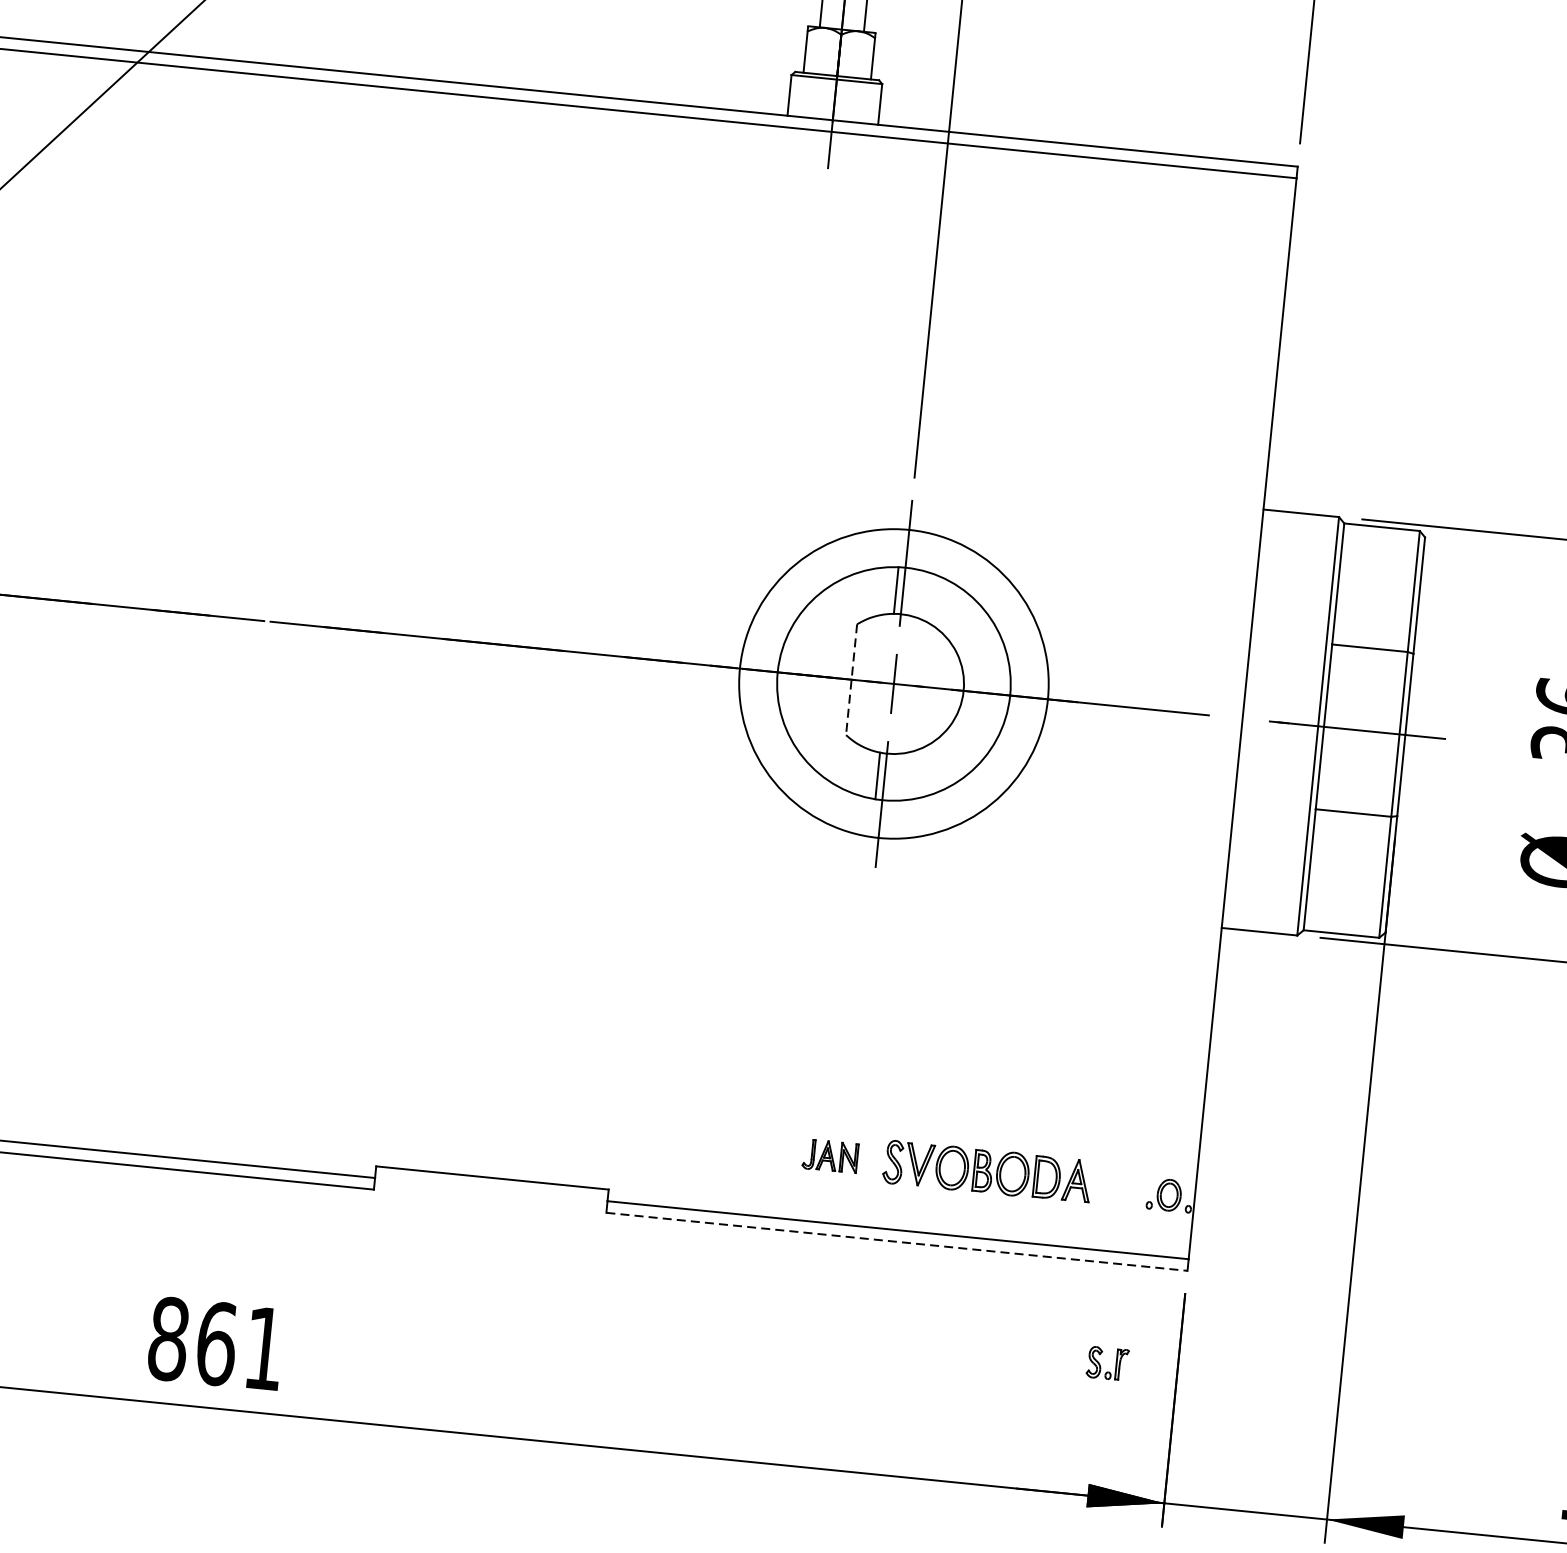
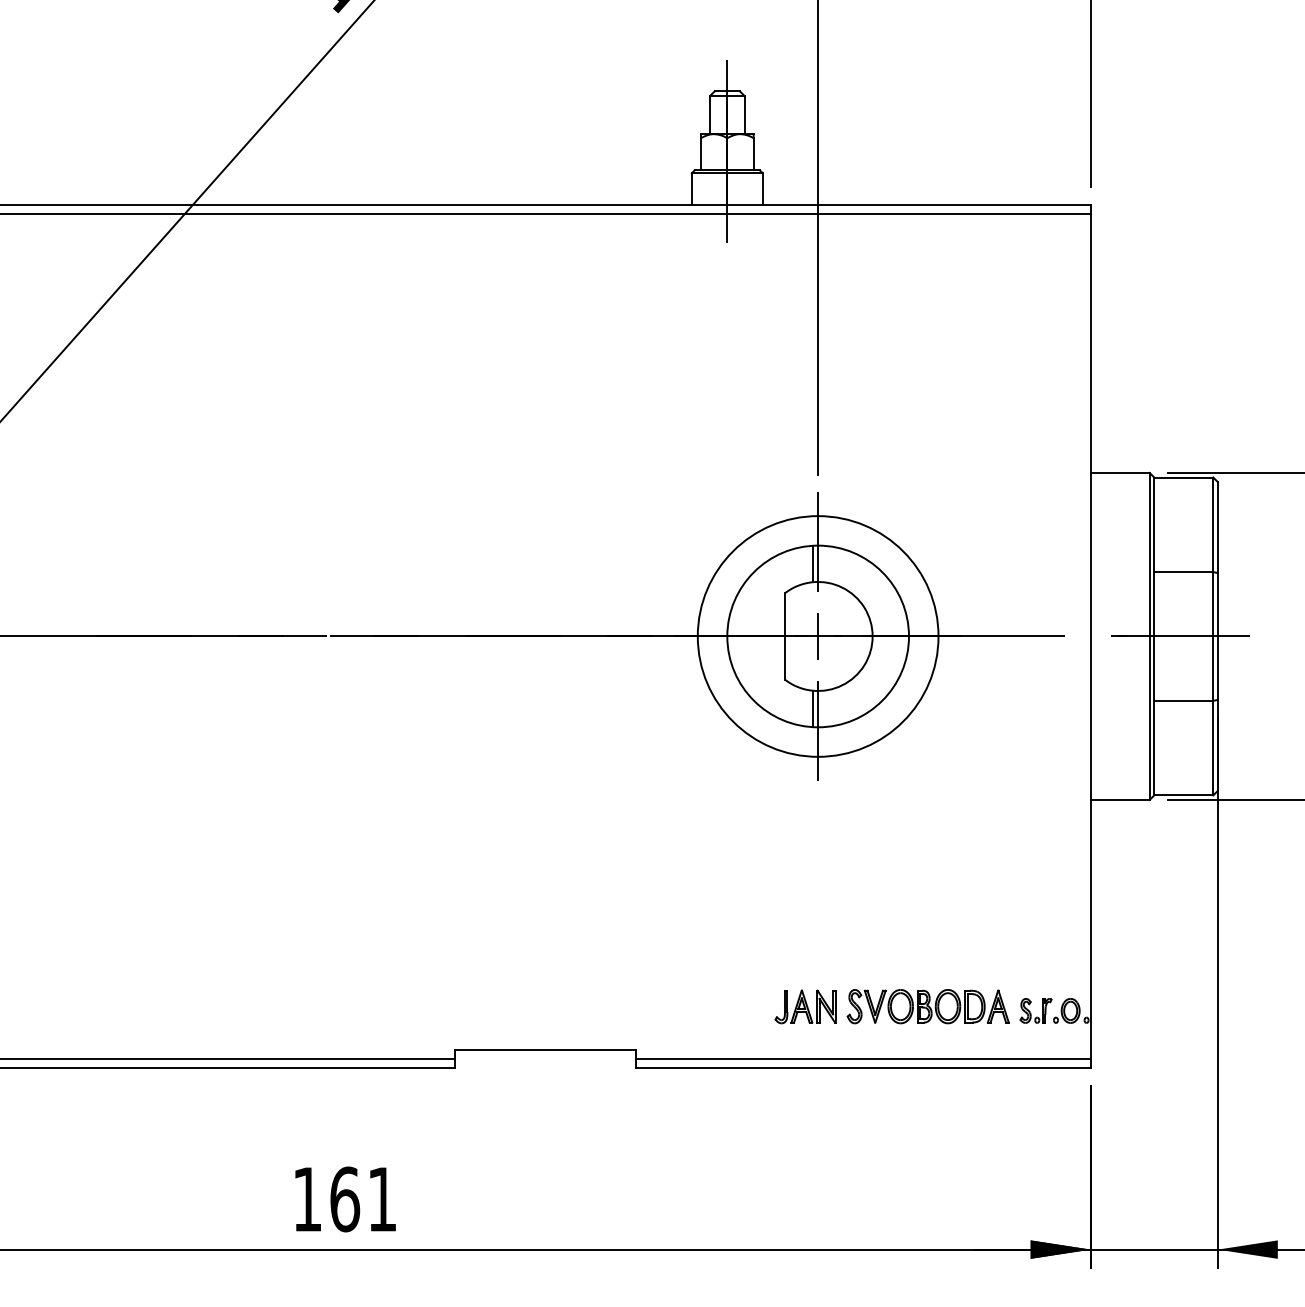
line: (852, 679) -> (785, 636), dashed -> solid
part: (830, 1155) -> (805, 1006), size x1.43
line: (898, 1241) -> (864, 1067), dashed -> solid
text: (168, 1339) -> (307, 1199), 861 -> 161
part: (1107, 1363) -> (1035, 1010), moved

